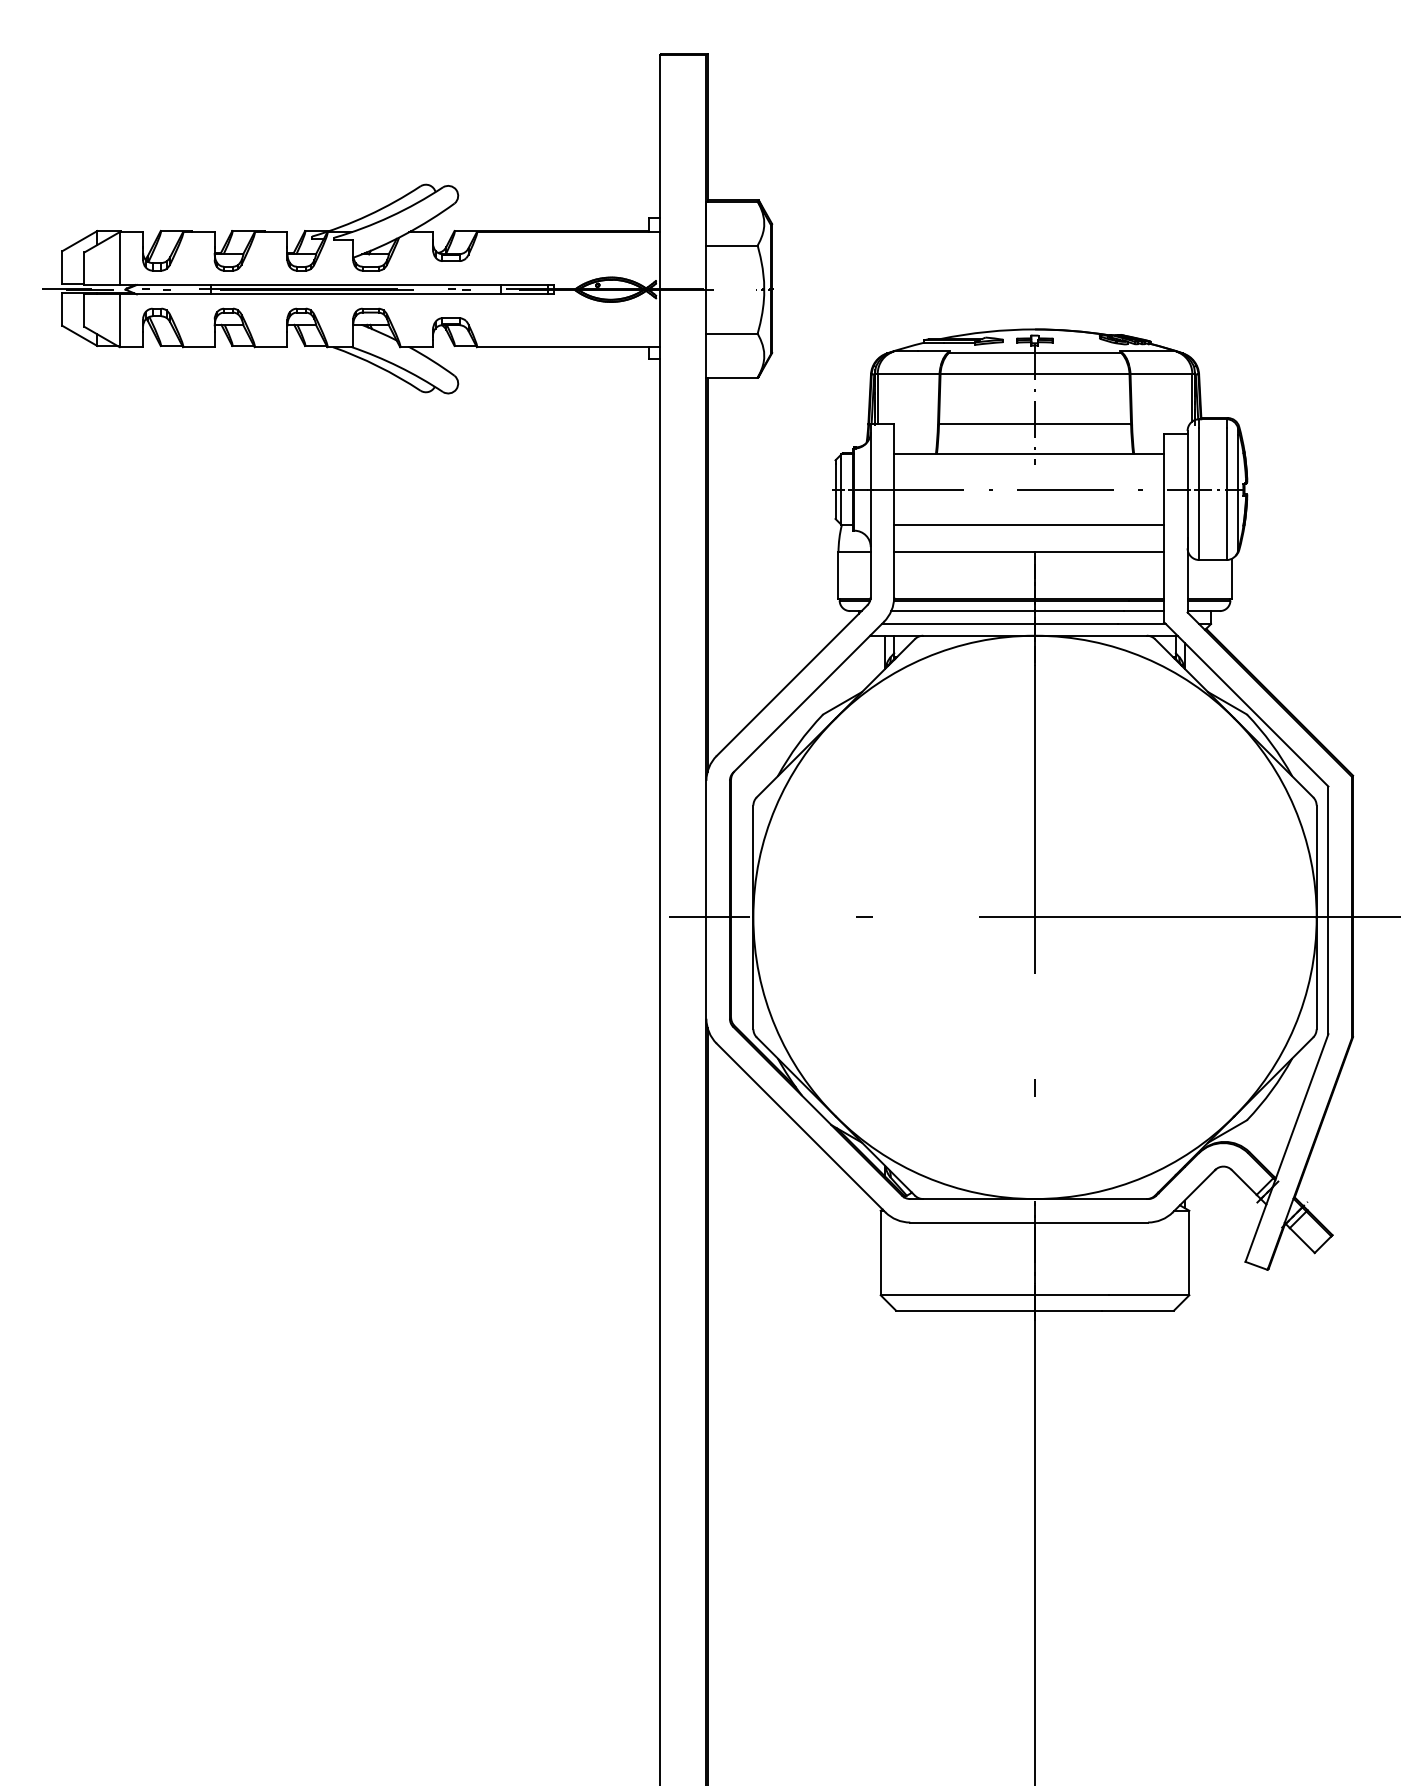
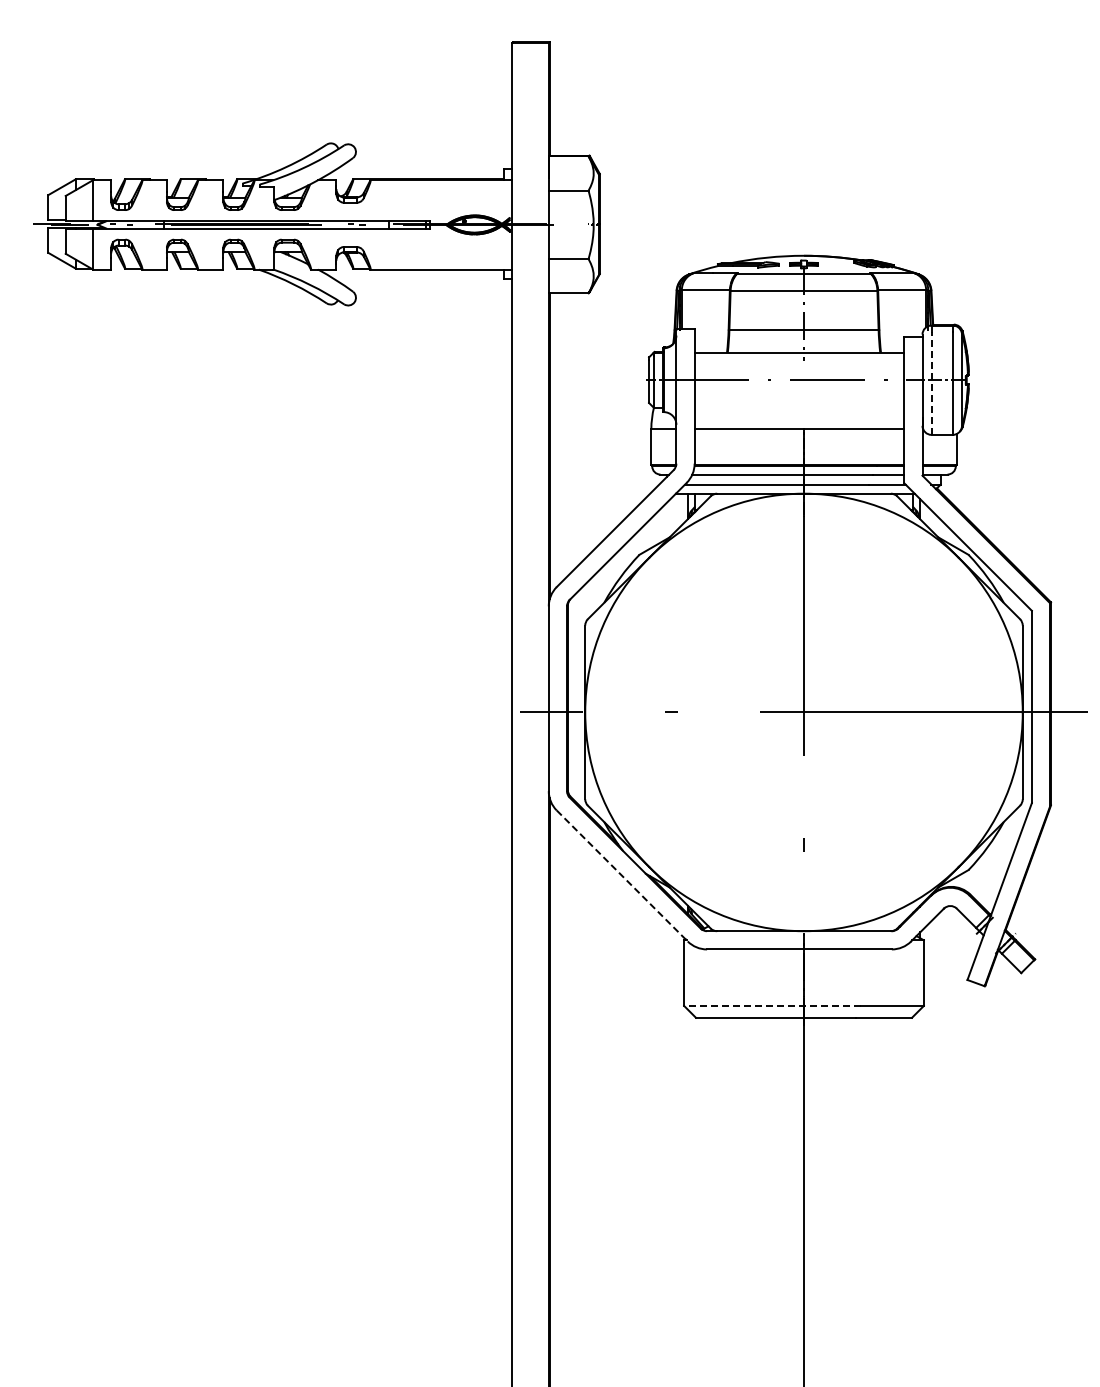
line: (1199, 493) -> (931, 383), solid -> dashed
line: (1029, 524) -> (799, 407), removed
line: (801, 1127) -> (622, 875), solid -> dashed
line: (994, 1294) -> (772, 1005), solid -> dashed

